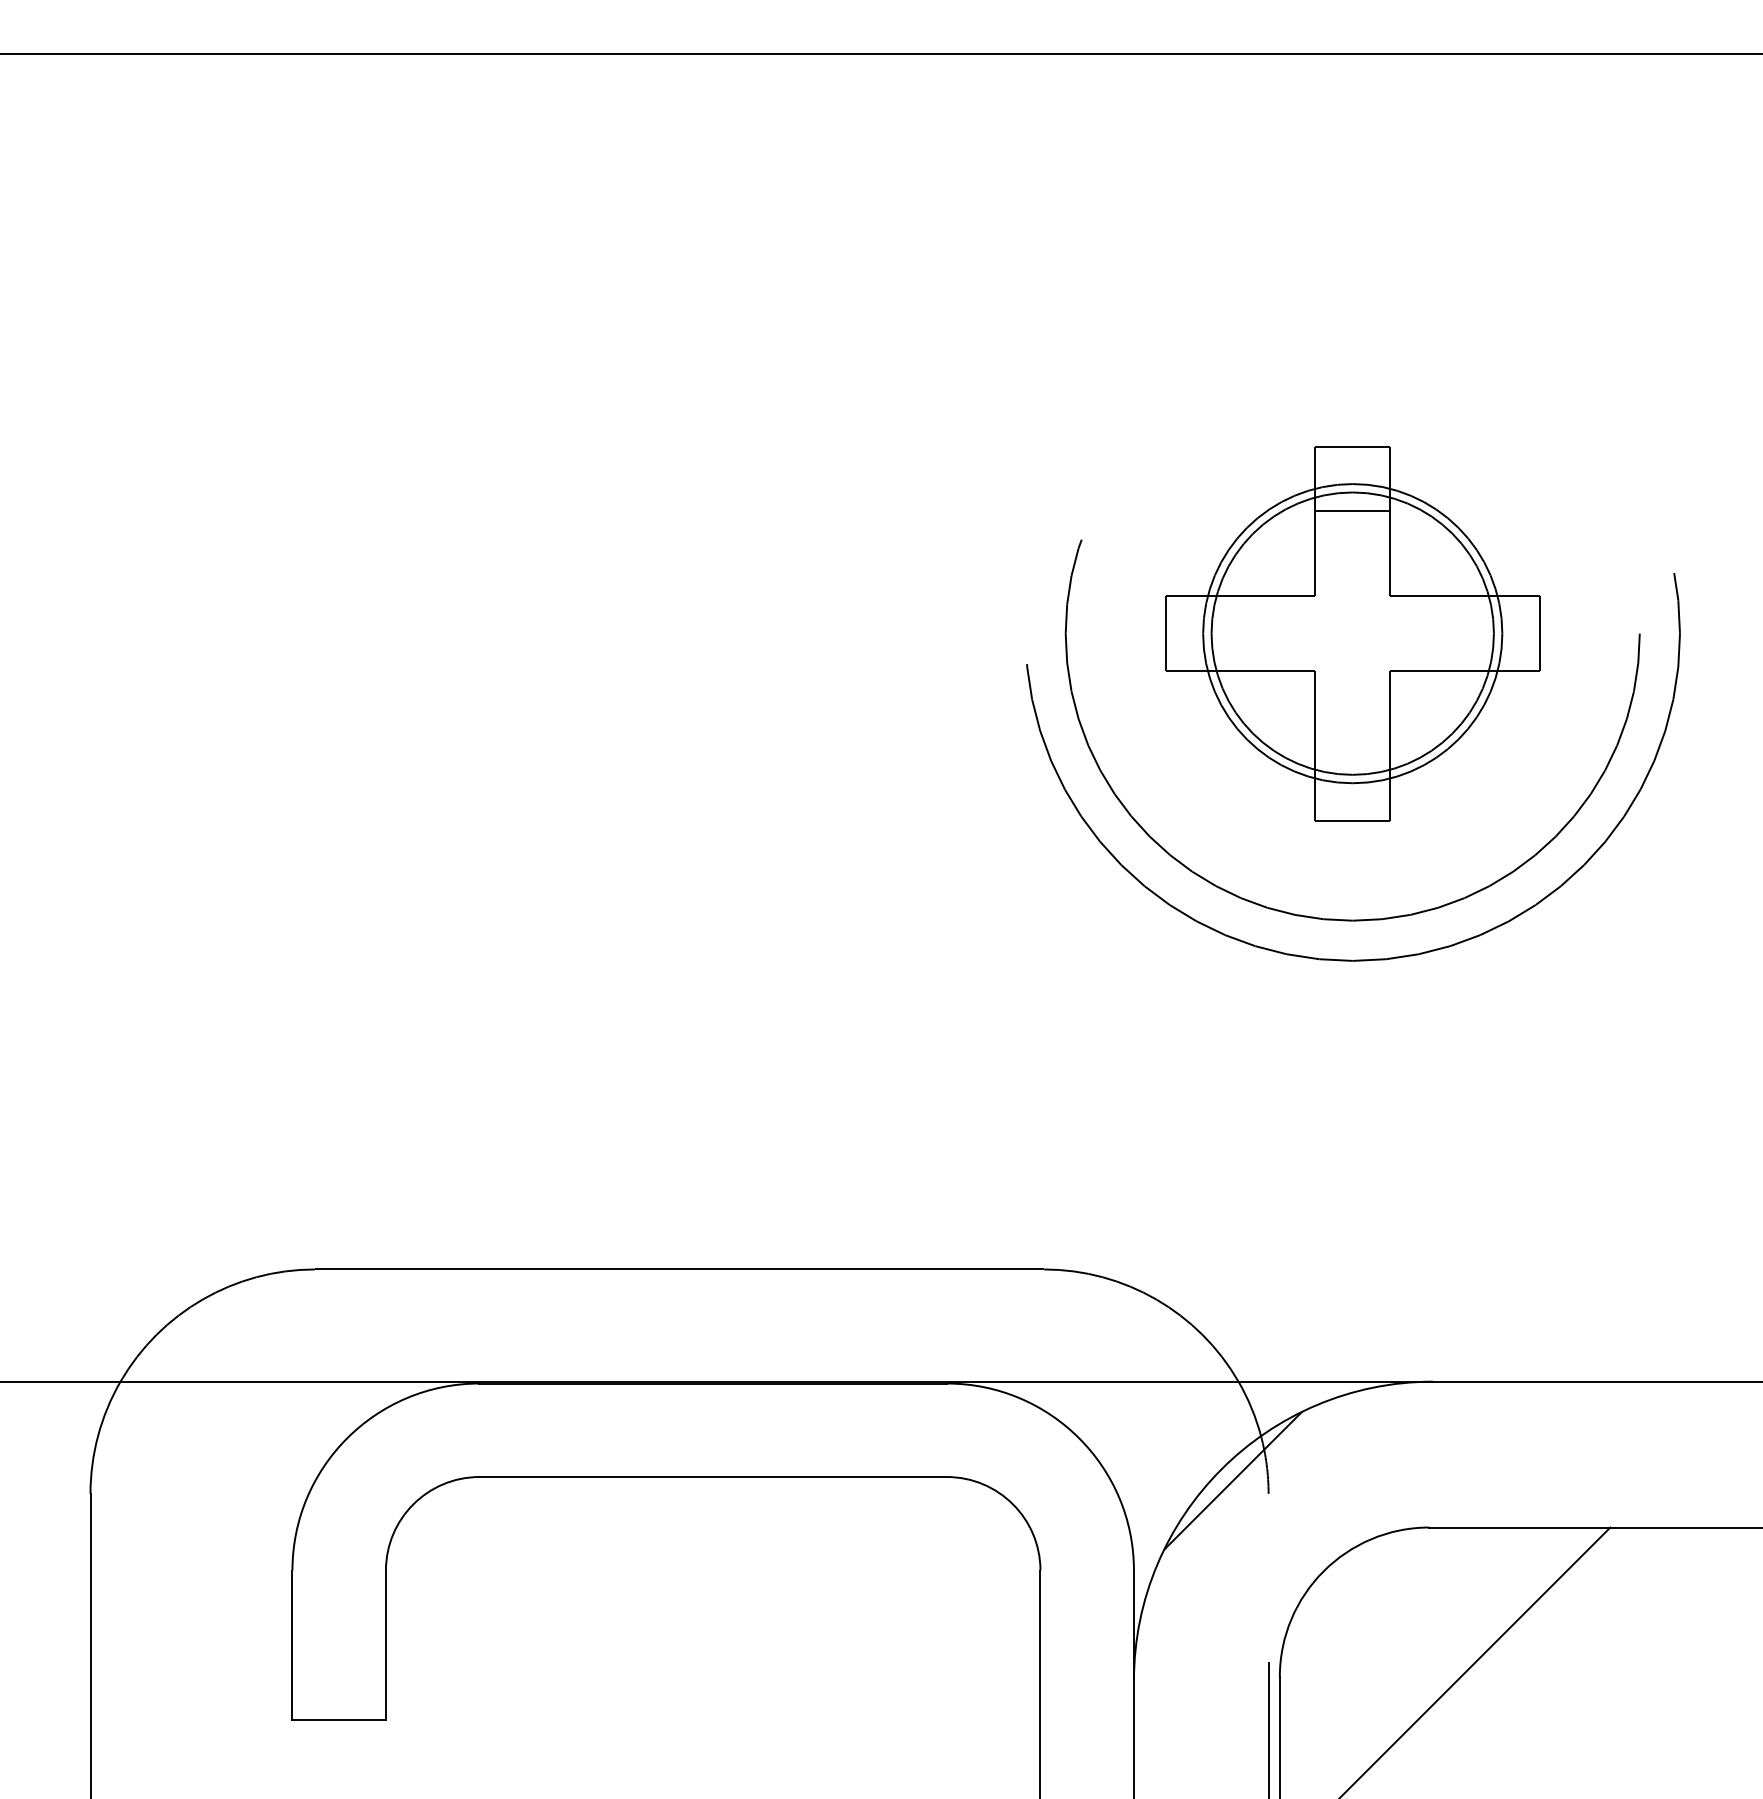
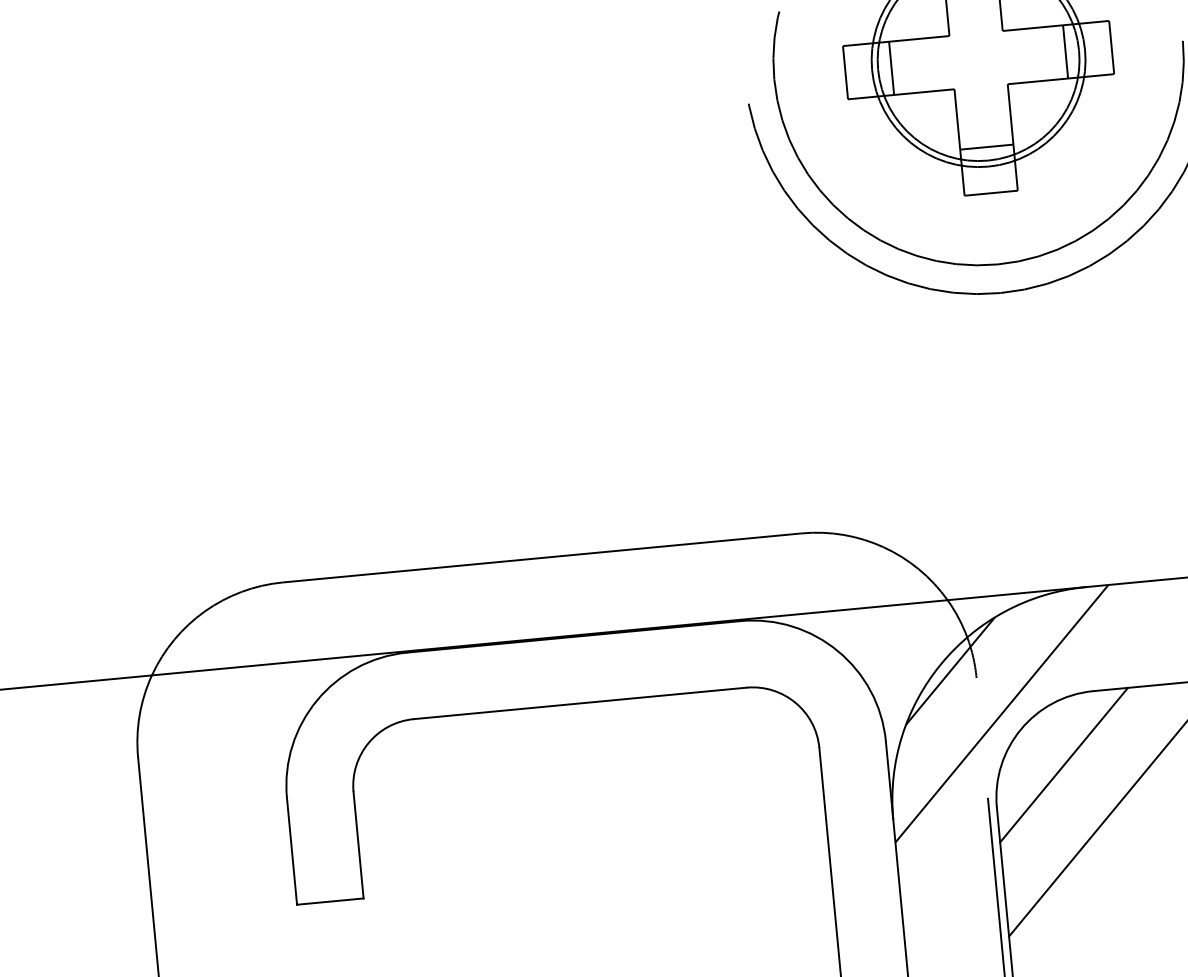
line: (1230, 633) -> (891, 68), added
line: (1474, 633) -> (1065, 51), added
line: (1352, 755) -> (986, 146), added
line: (1298, 1546) -> (1001, 713), added
line: (1378, 1626) -> (1063, 765), added

